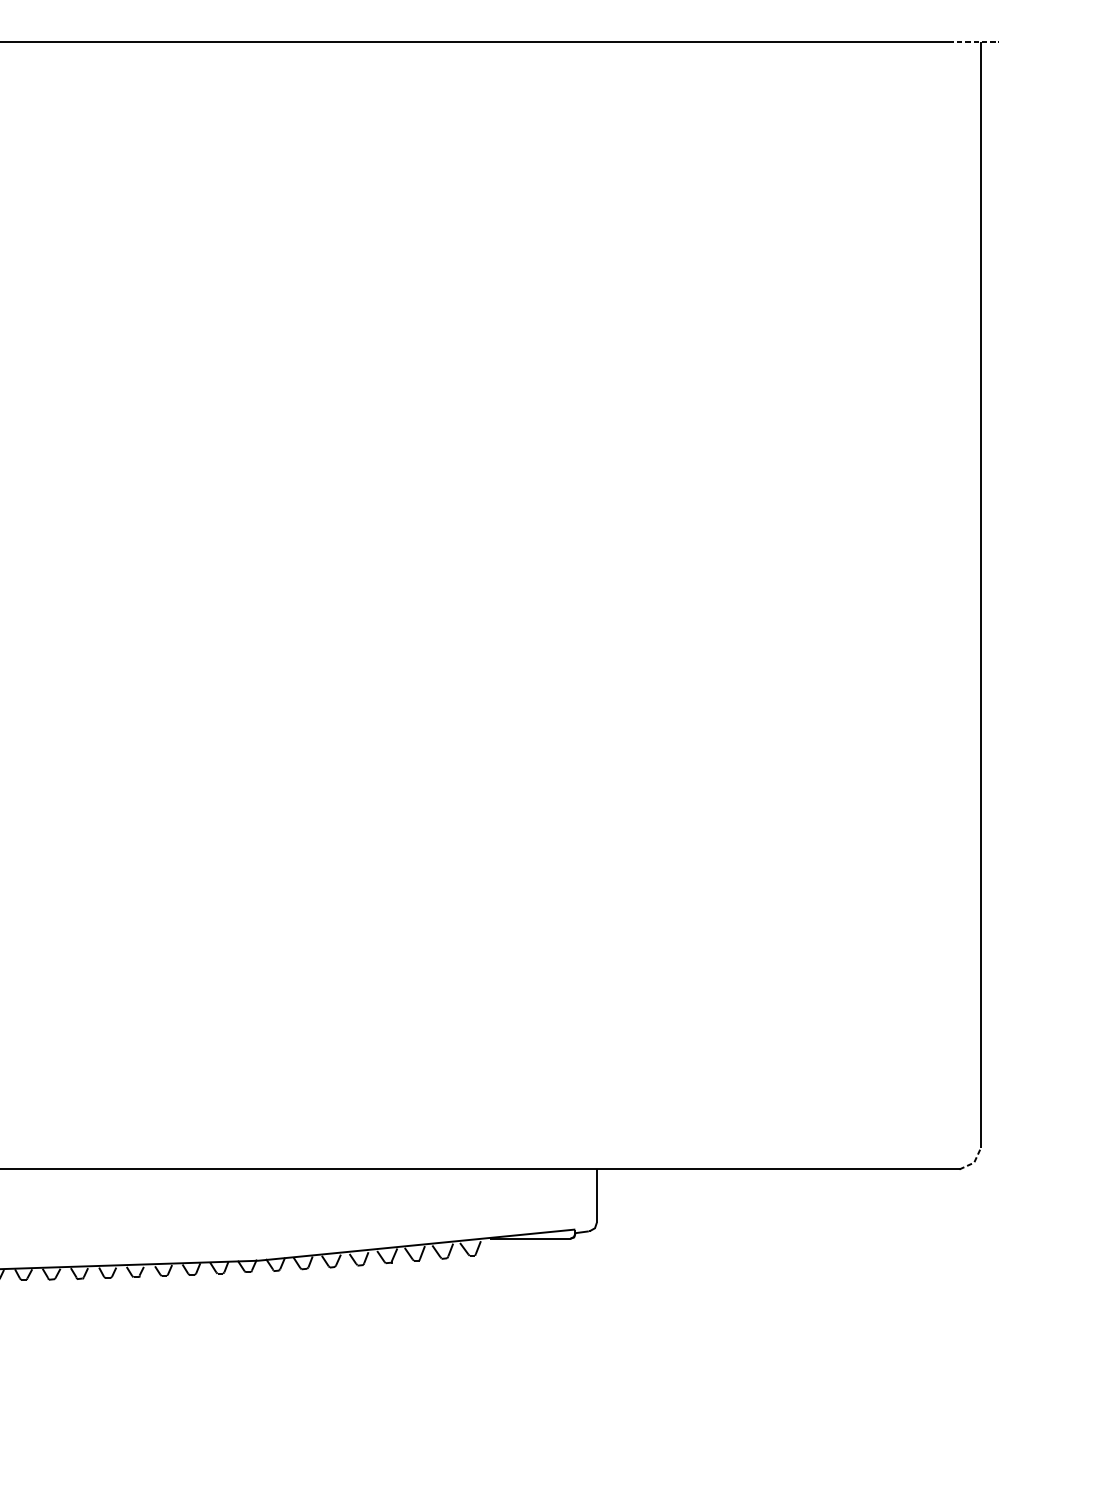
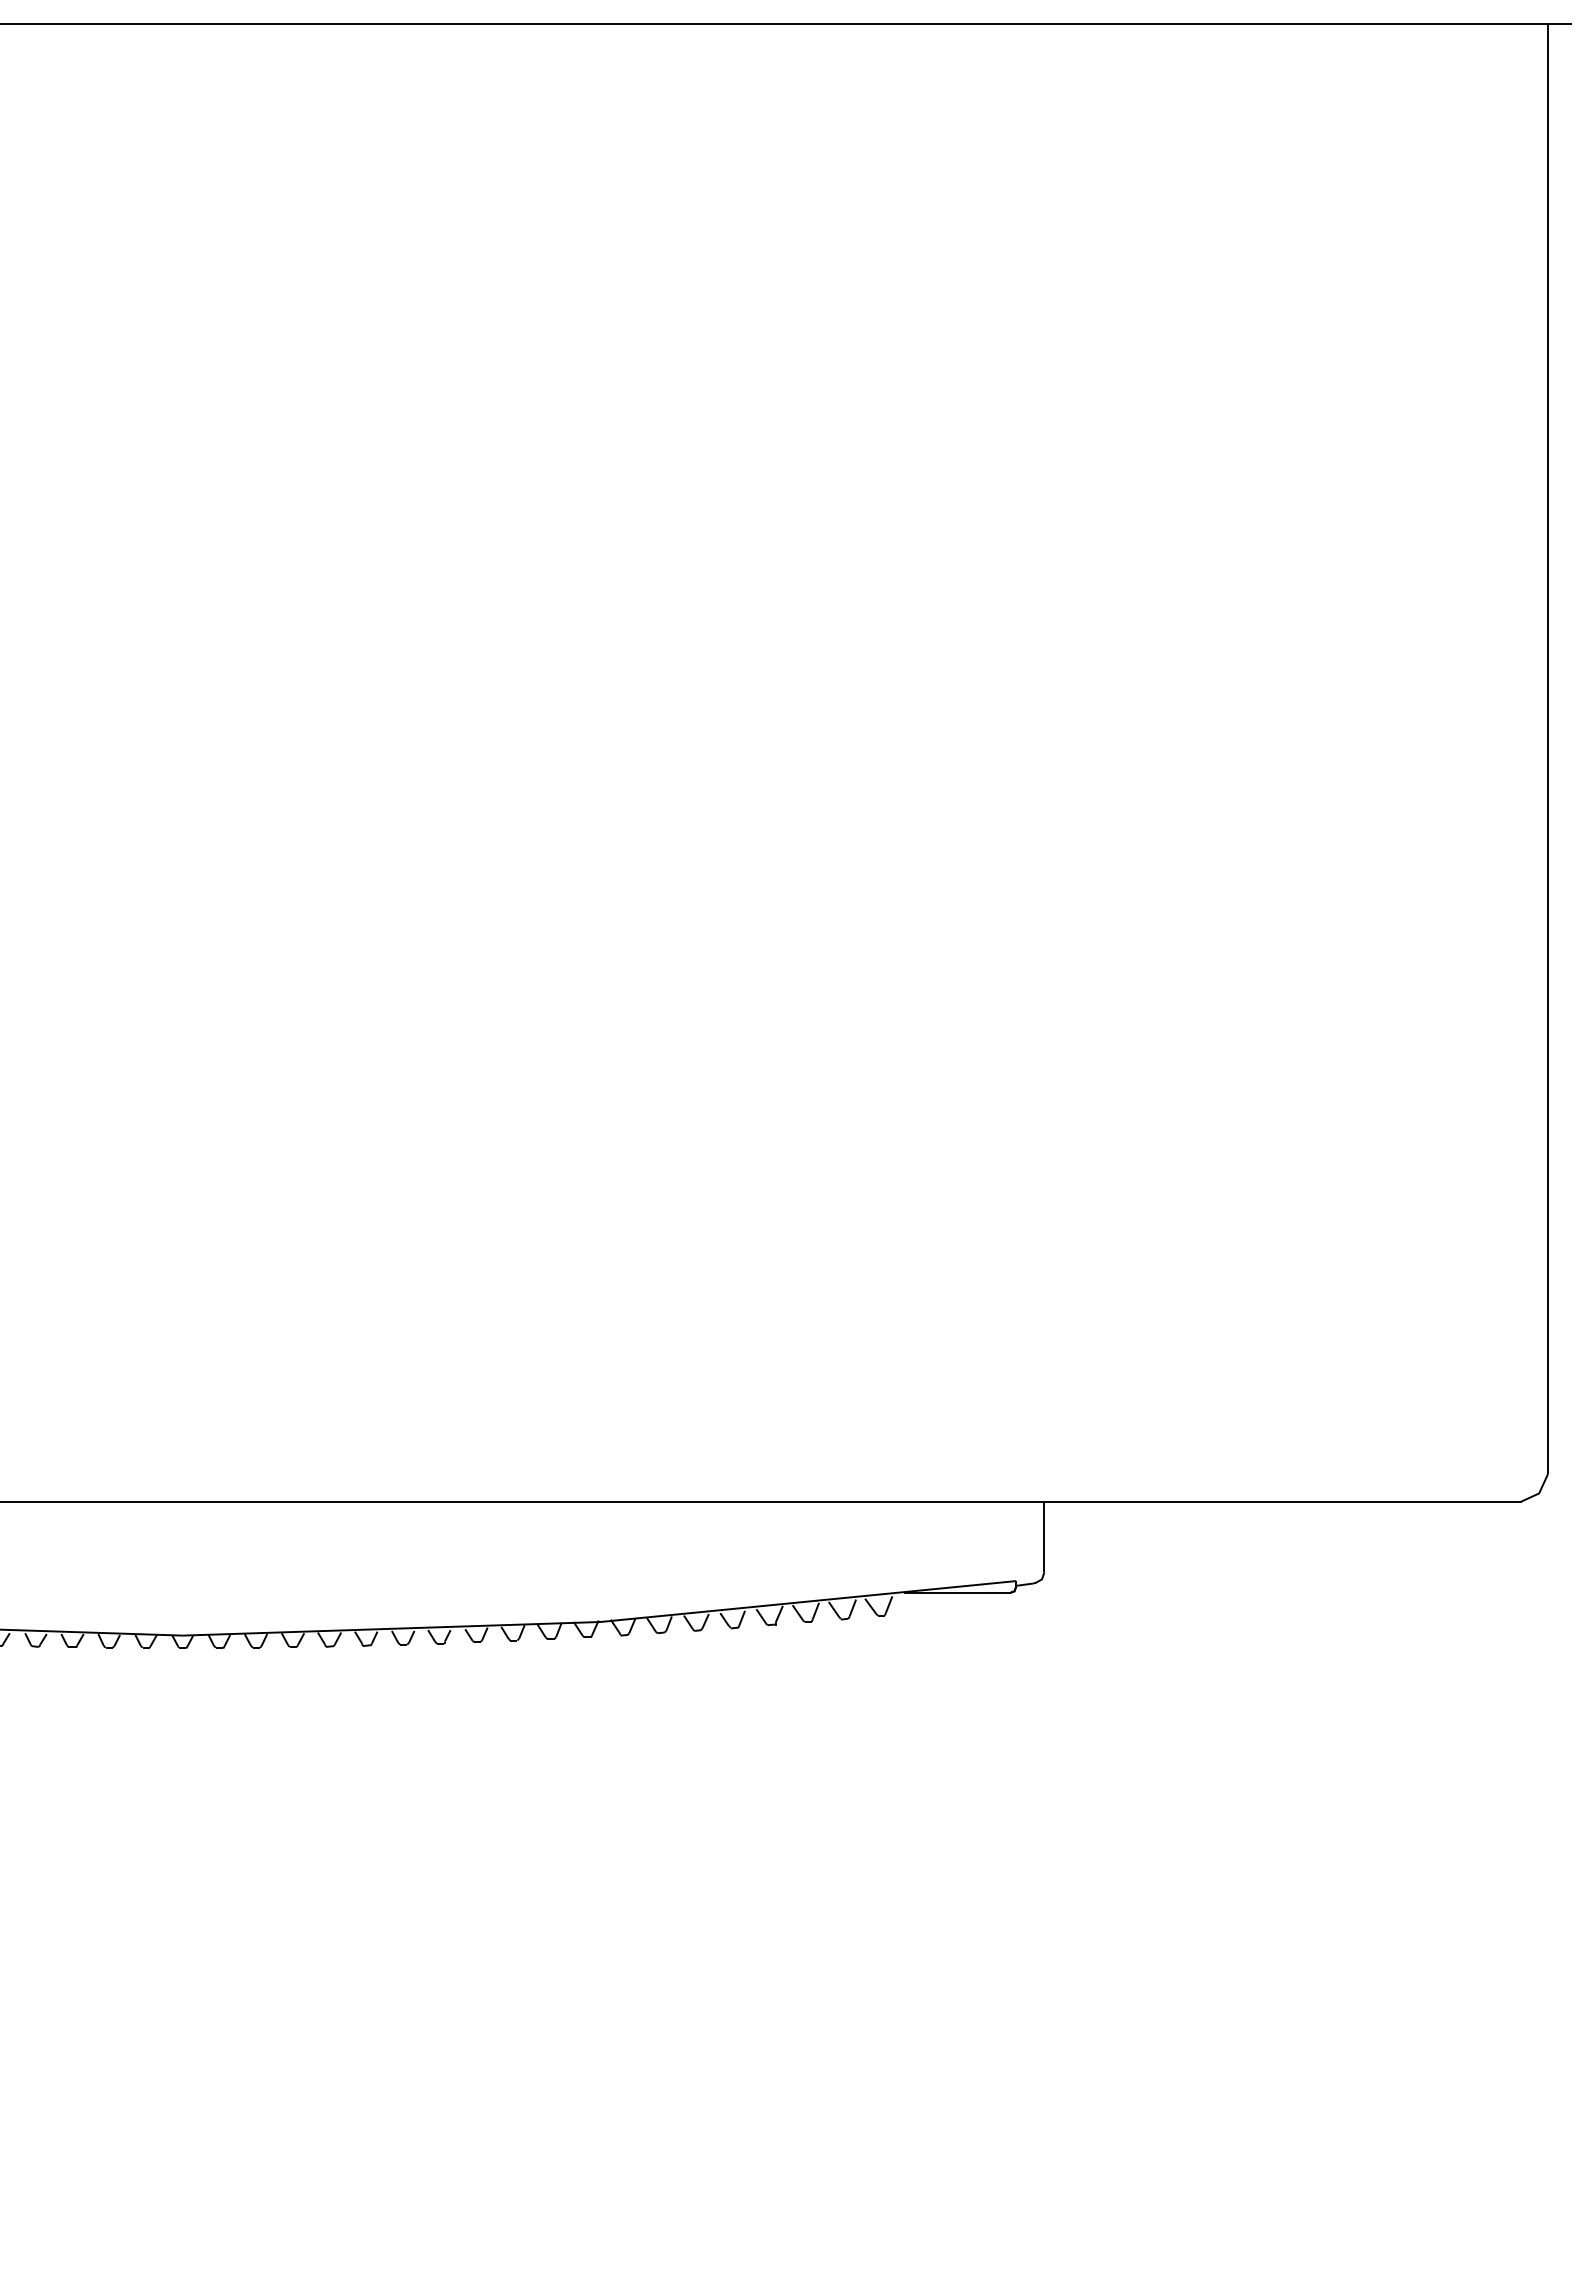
line: (973, 41) -> (1538, 23), dashed -> solid
line: (974, 1162) -> (1539, 1493), dashed -> solid

